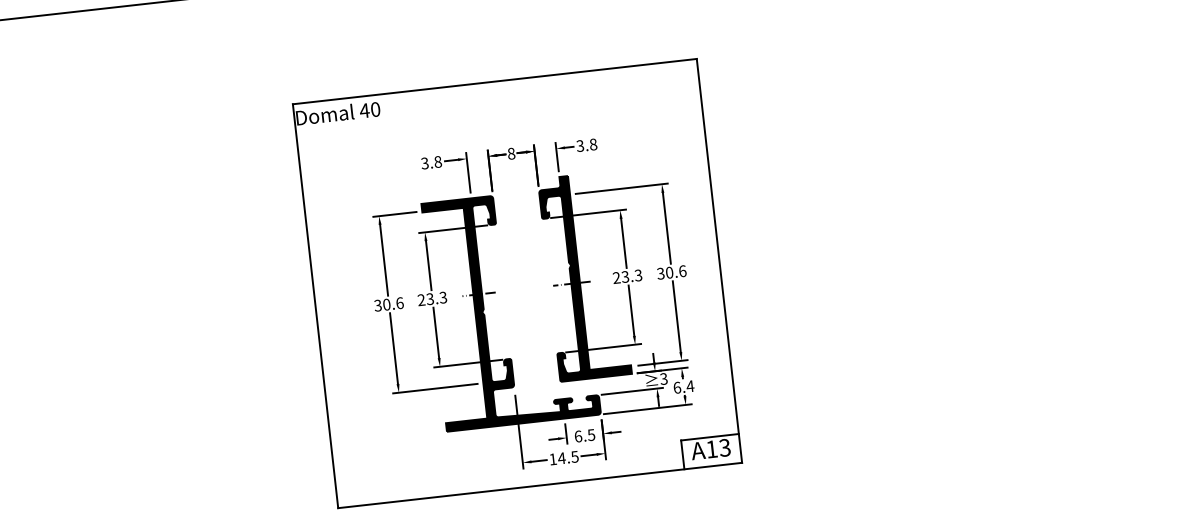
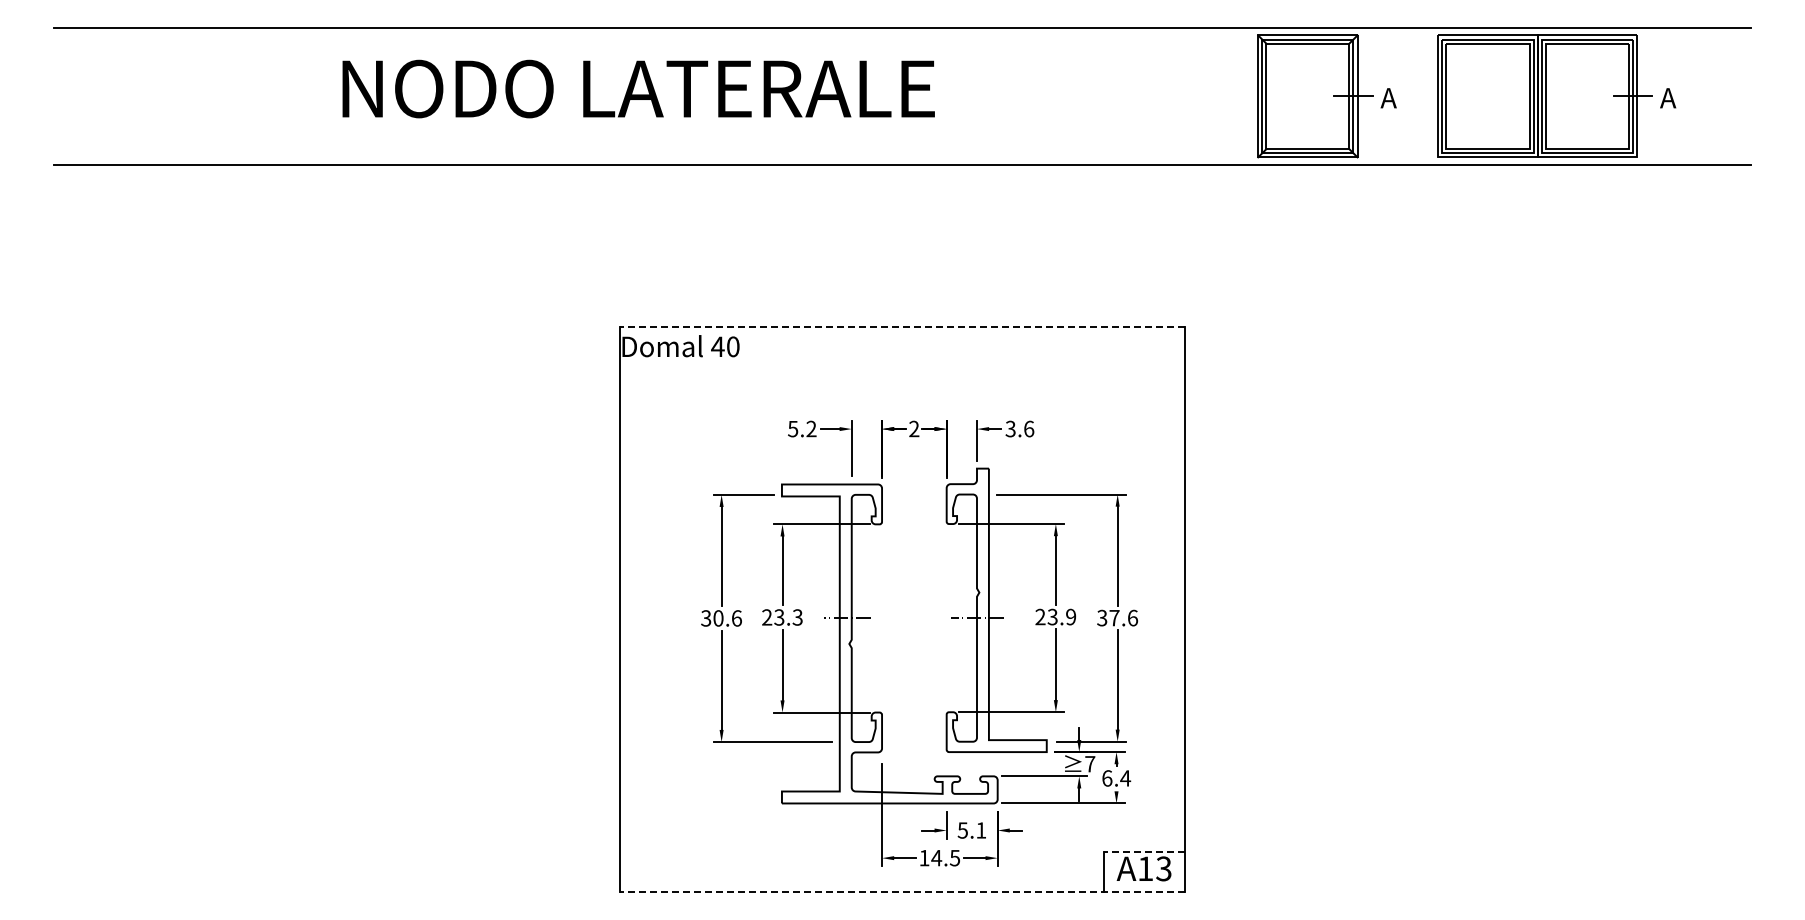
line: (494, 81) -> (902, 326), solid -> dashed
text: (593, 144) -> (1029, 428), 3.8 -> 3.6
text: (511, 153) -> (914, 428), 8 -> 2
text: (431, 162) -> (802, 428), 3.8 -> 5.2
text: (669, 272) -> (1114, 617), 30.6 -> 37.6
text: (638, 275) -> (1071, 617), 23.3 -> 23.9
fill: (584, 276) -> (996, 610), removed
fill: (510, 308) -> (889, 643), removed
text: (664, 378) -> (1090, 763), 3 -> 7
text: (584, 435) -> (971, 830), 6.5 -> 5.1
line: (709, 437) -> (1144, 851), solid -> dashed
line: (540, 485) -> (902, 892), solid -> dashed

